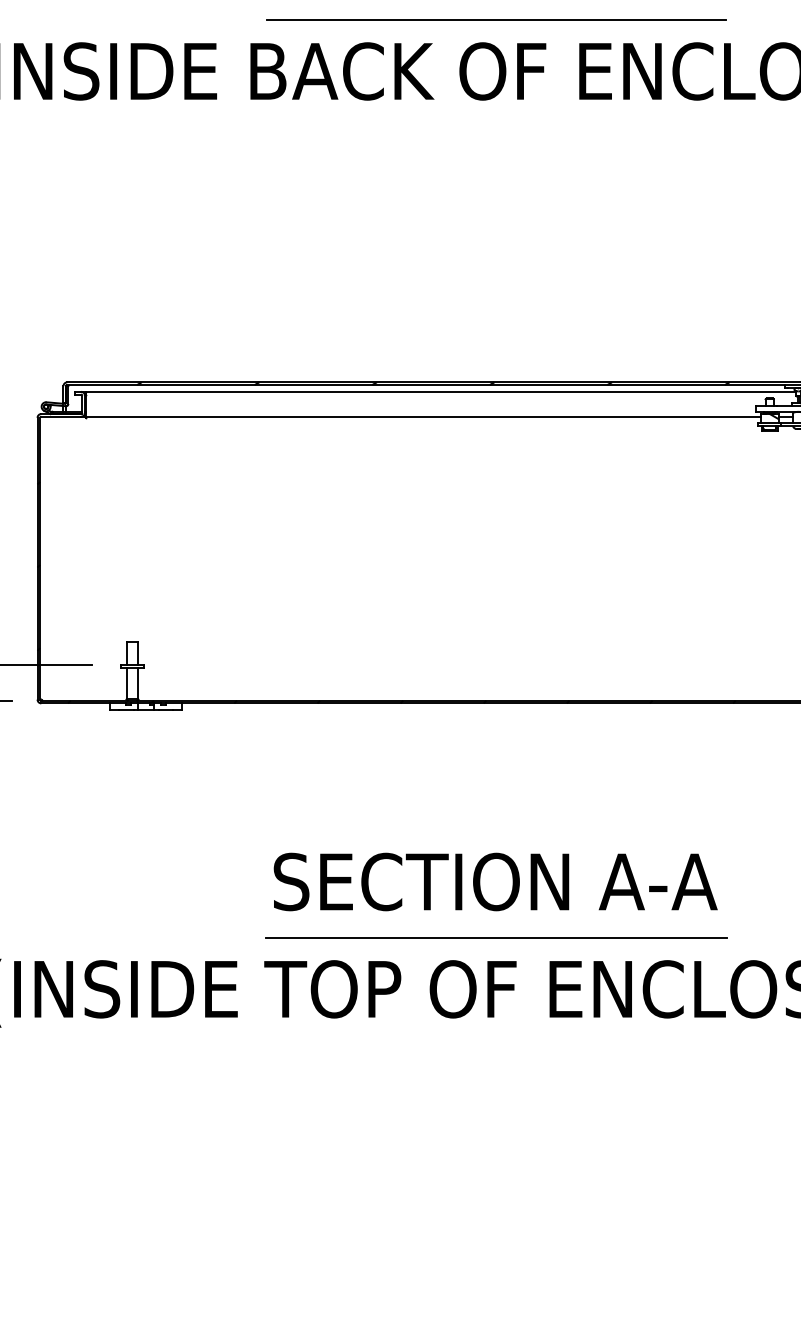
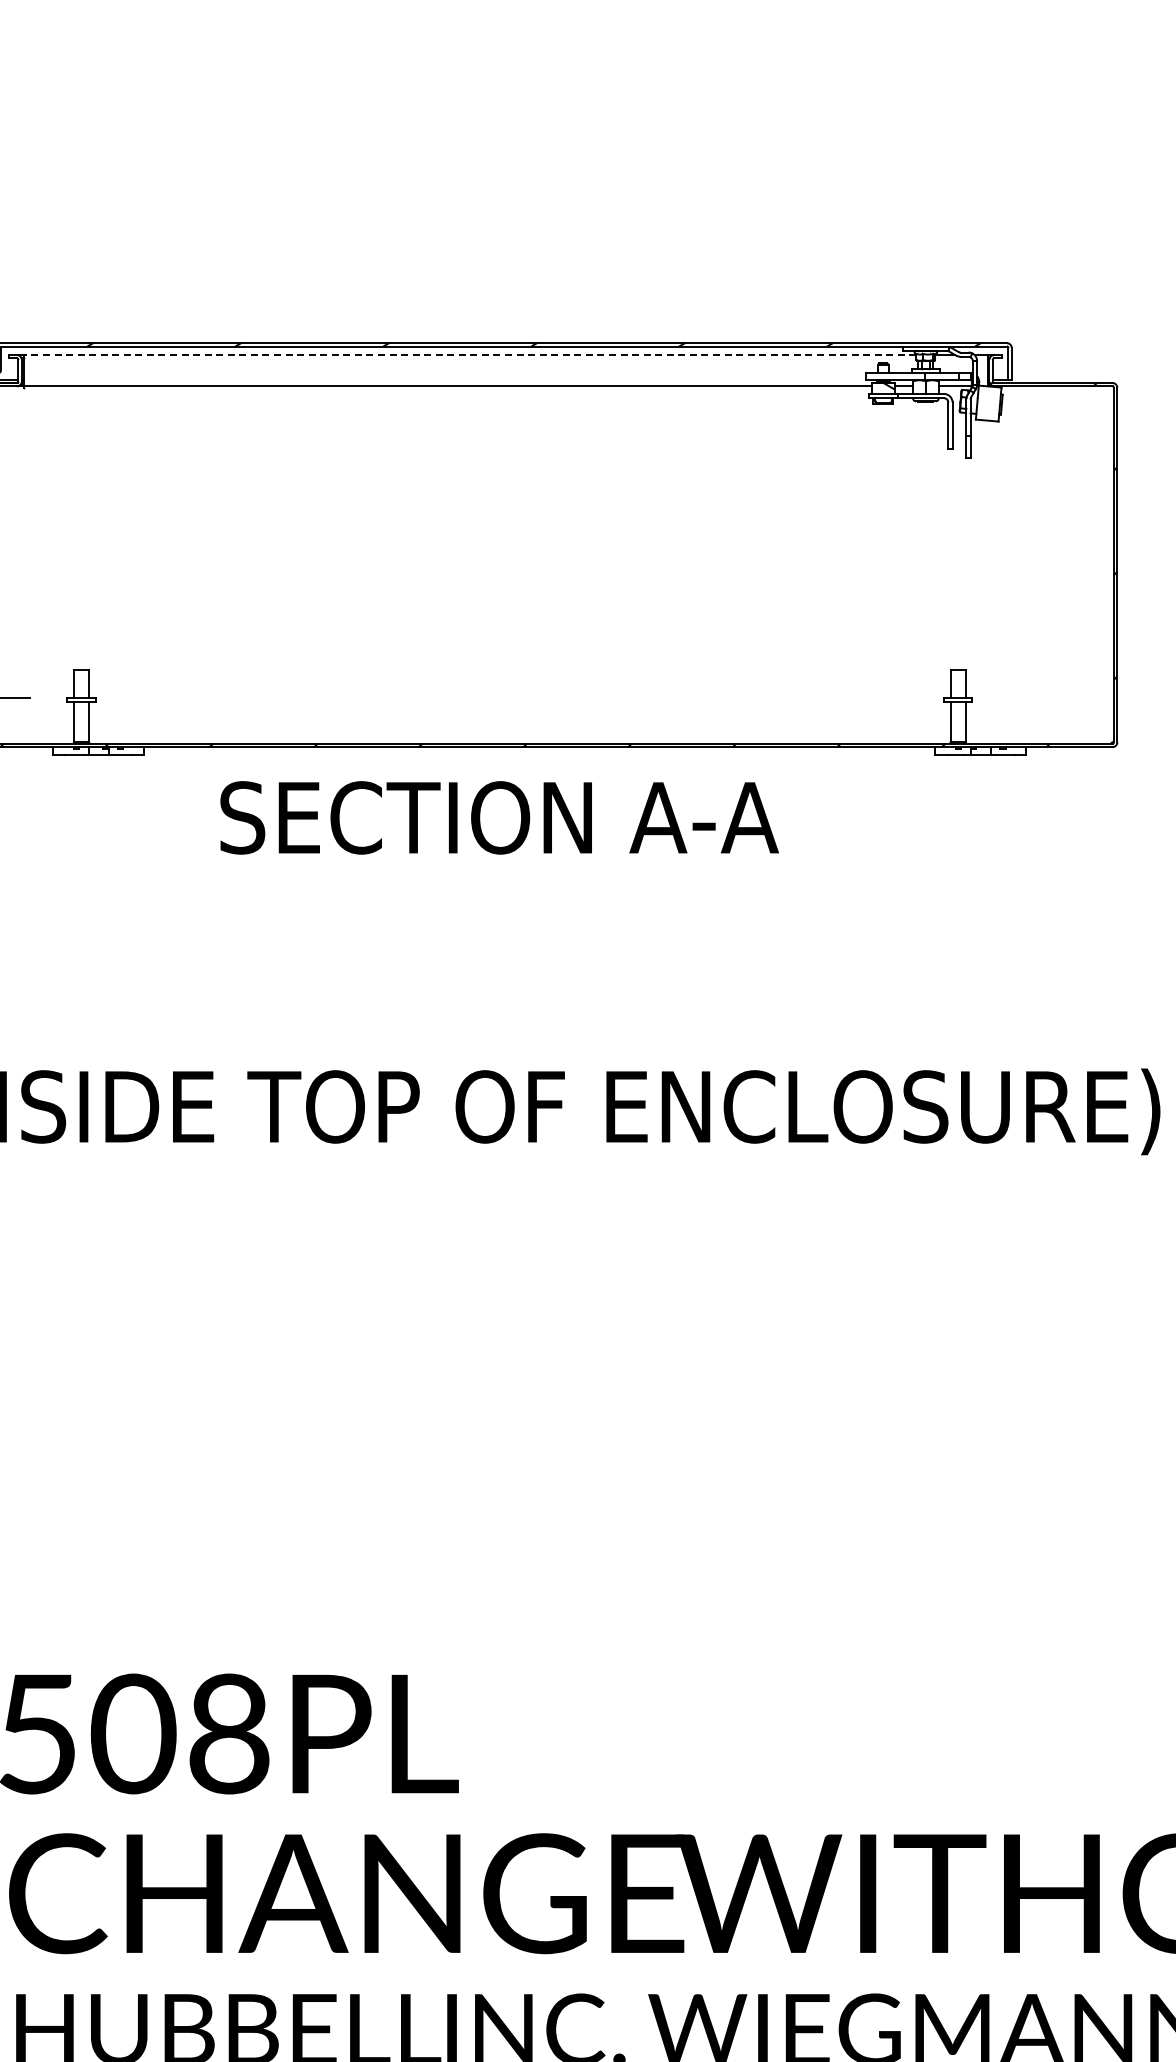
line: (440, 392) -> (469, 355), solid -> dashed
text: (495, 881) -> (499, 817), moved
line: (496, 938) -> (539, 1042), removed

